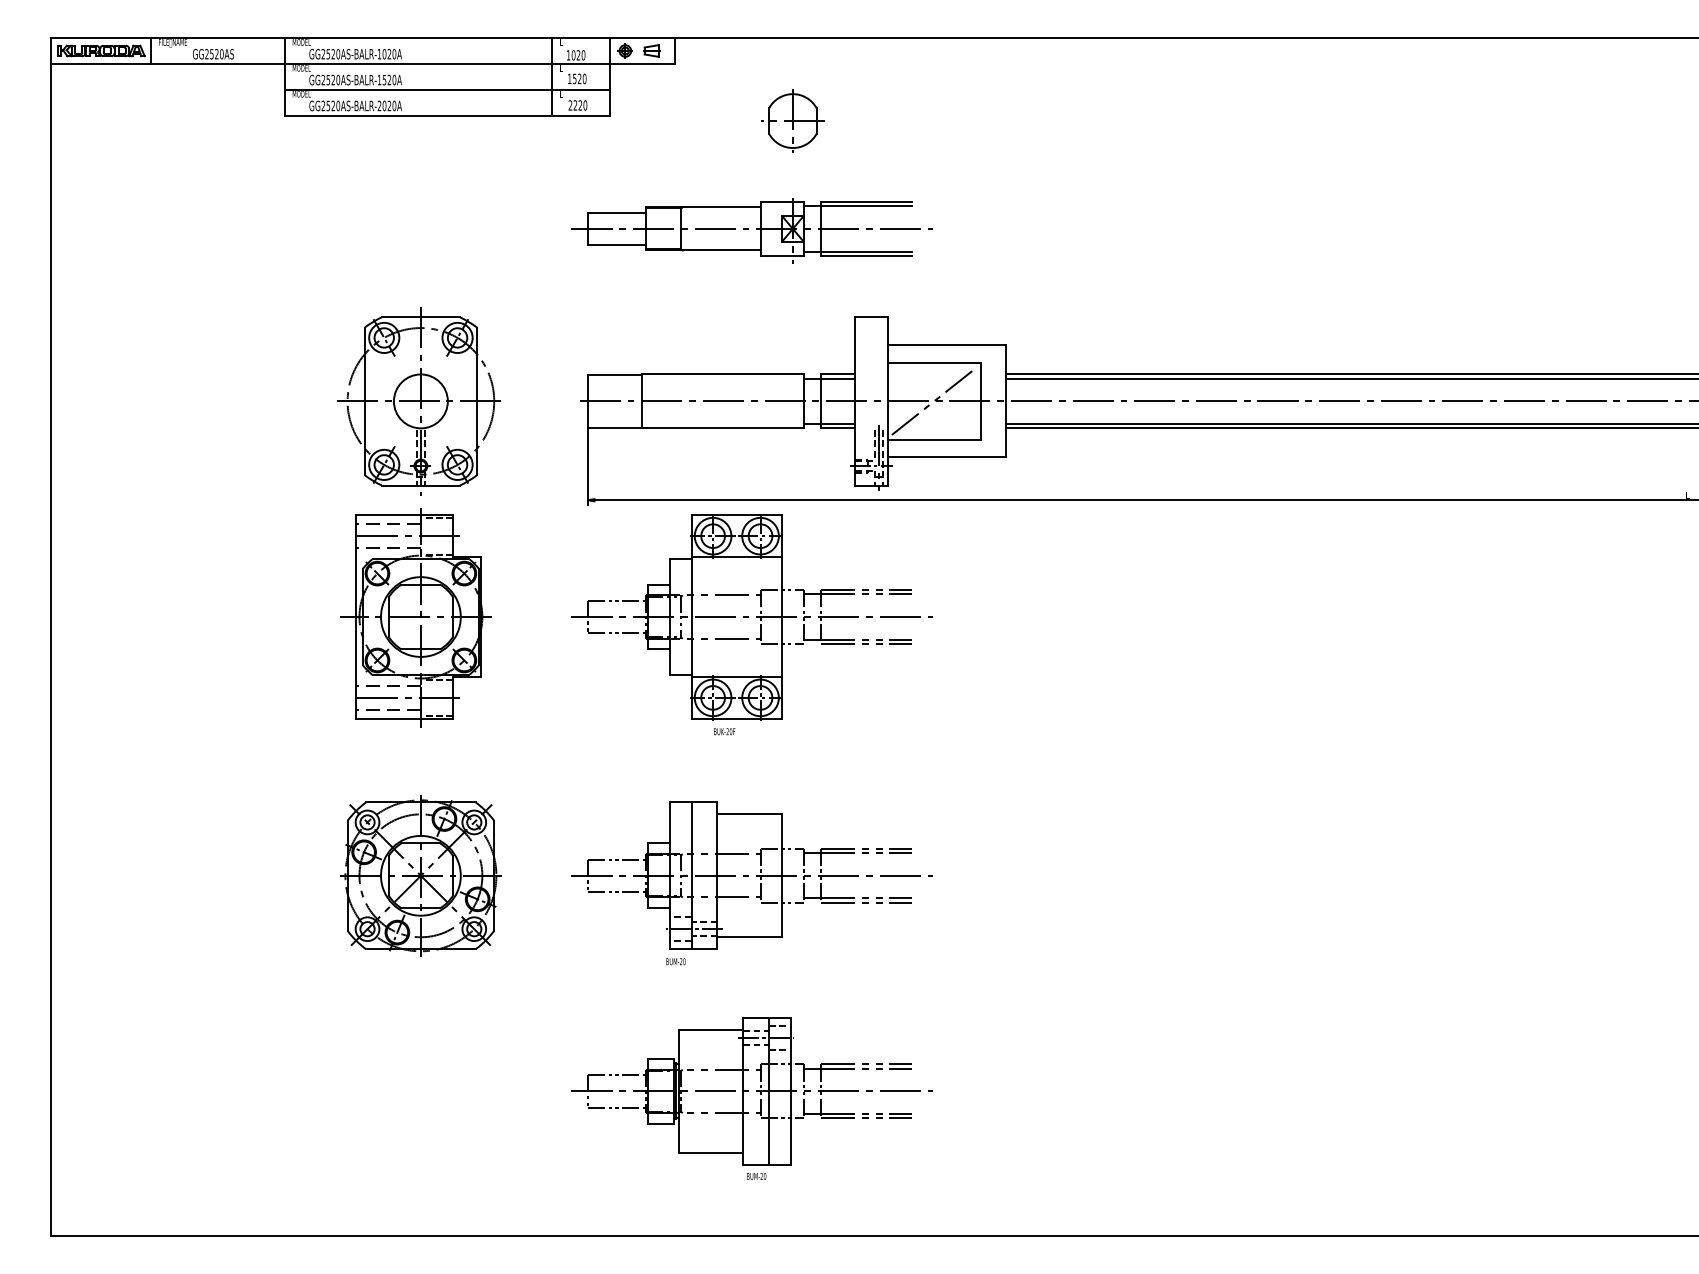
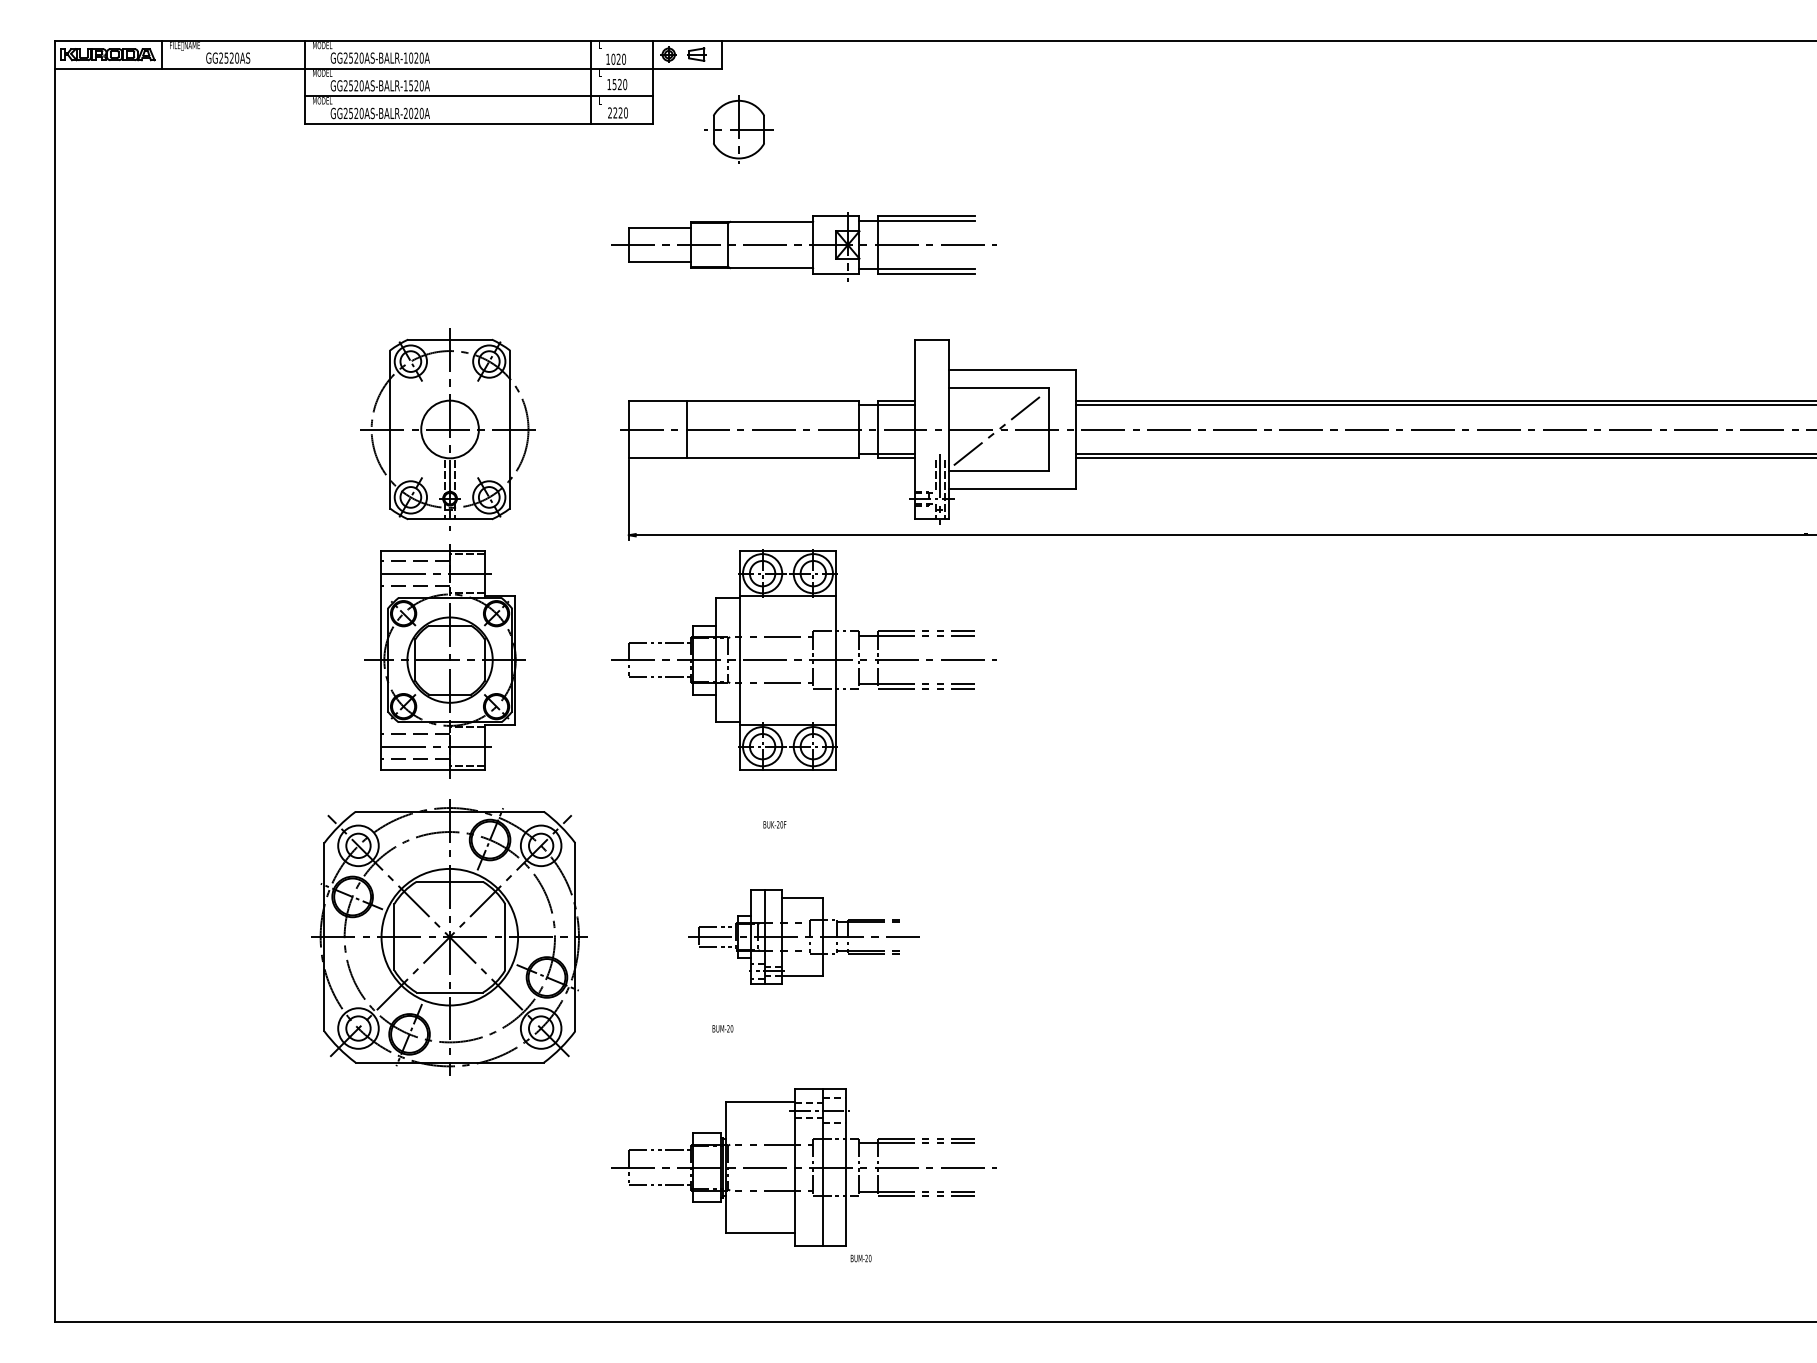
part: (792, 120) -> (738, 129), moved
text: (724, 731) -> (774, 824), moved
part: (421, 875) -> (450, 936), size x1.6
part: (751, 875) -> (803, 936), size x0.6
text: (756, 1176) -> (860, 1258), moved

